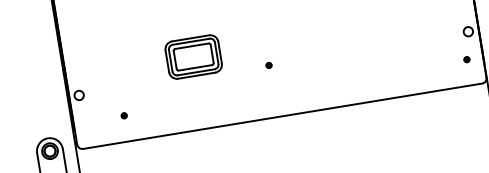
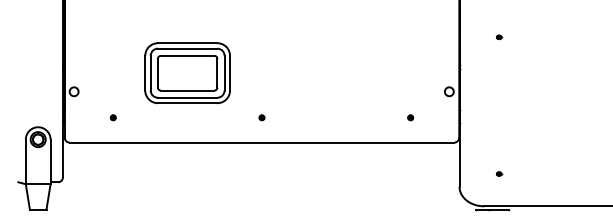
part: (193, 57) -> (187, 73), size x1.67
part: (466, 59) -> (410, 117), moved
part: (268, 65) -> (261, 117), moved

